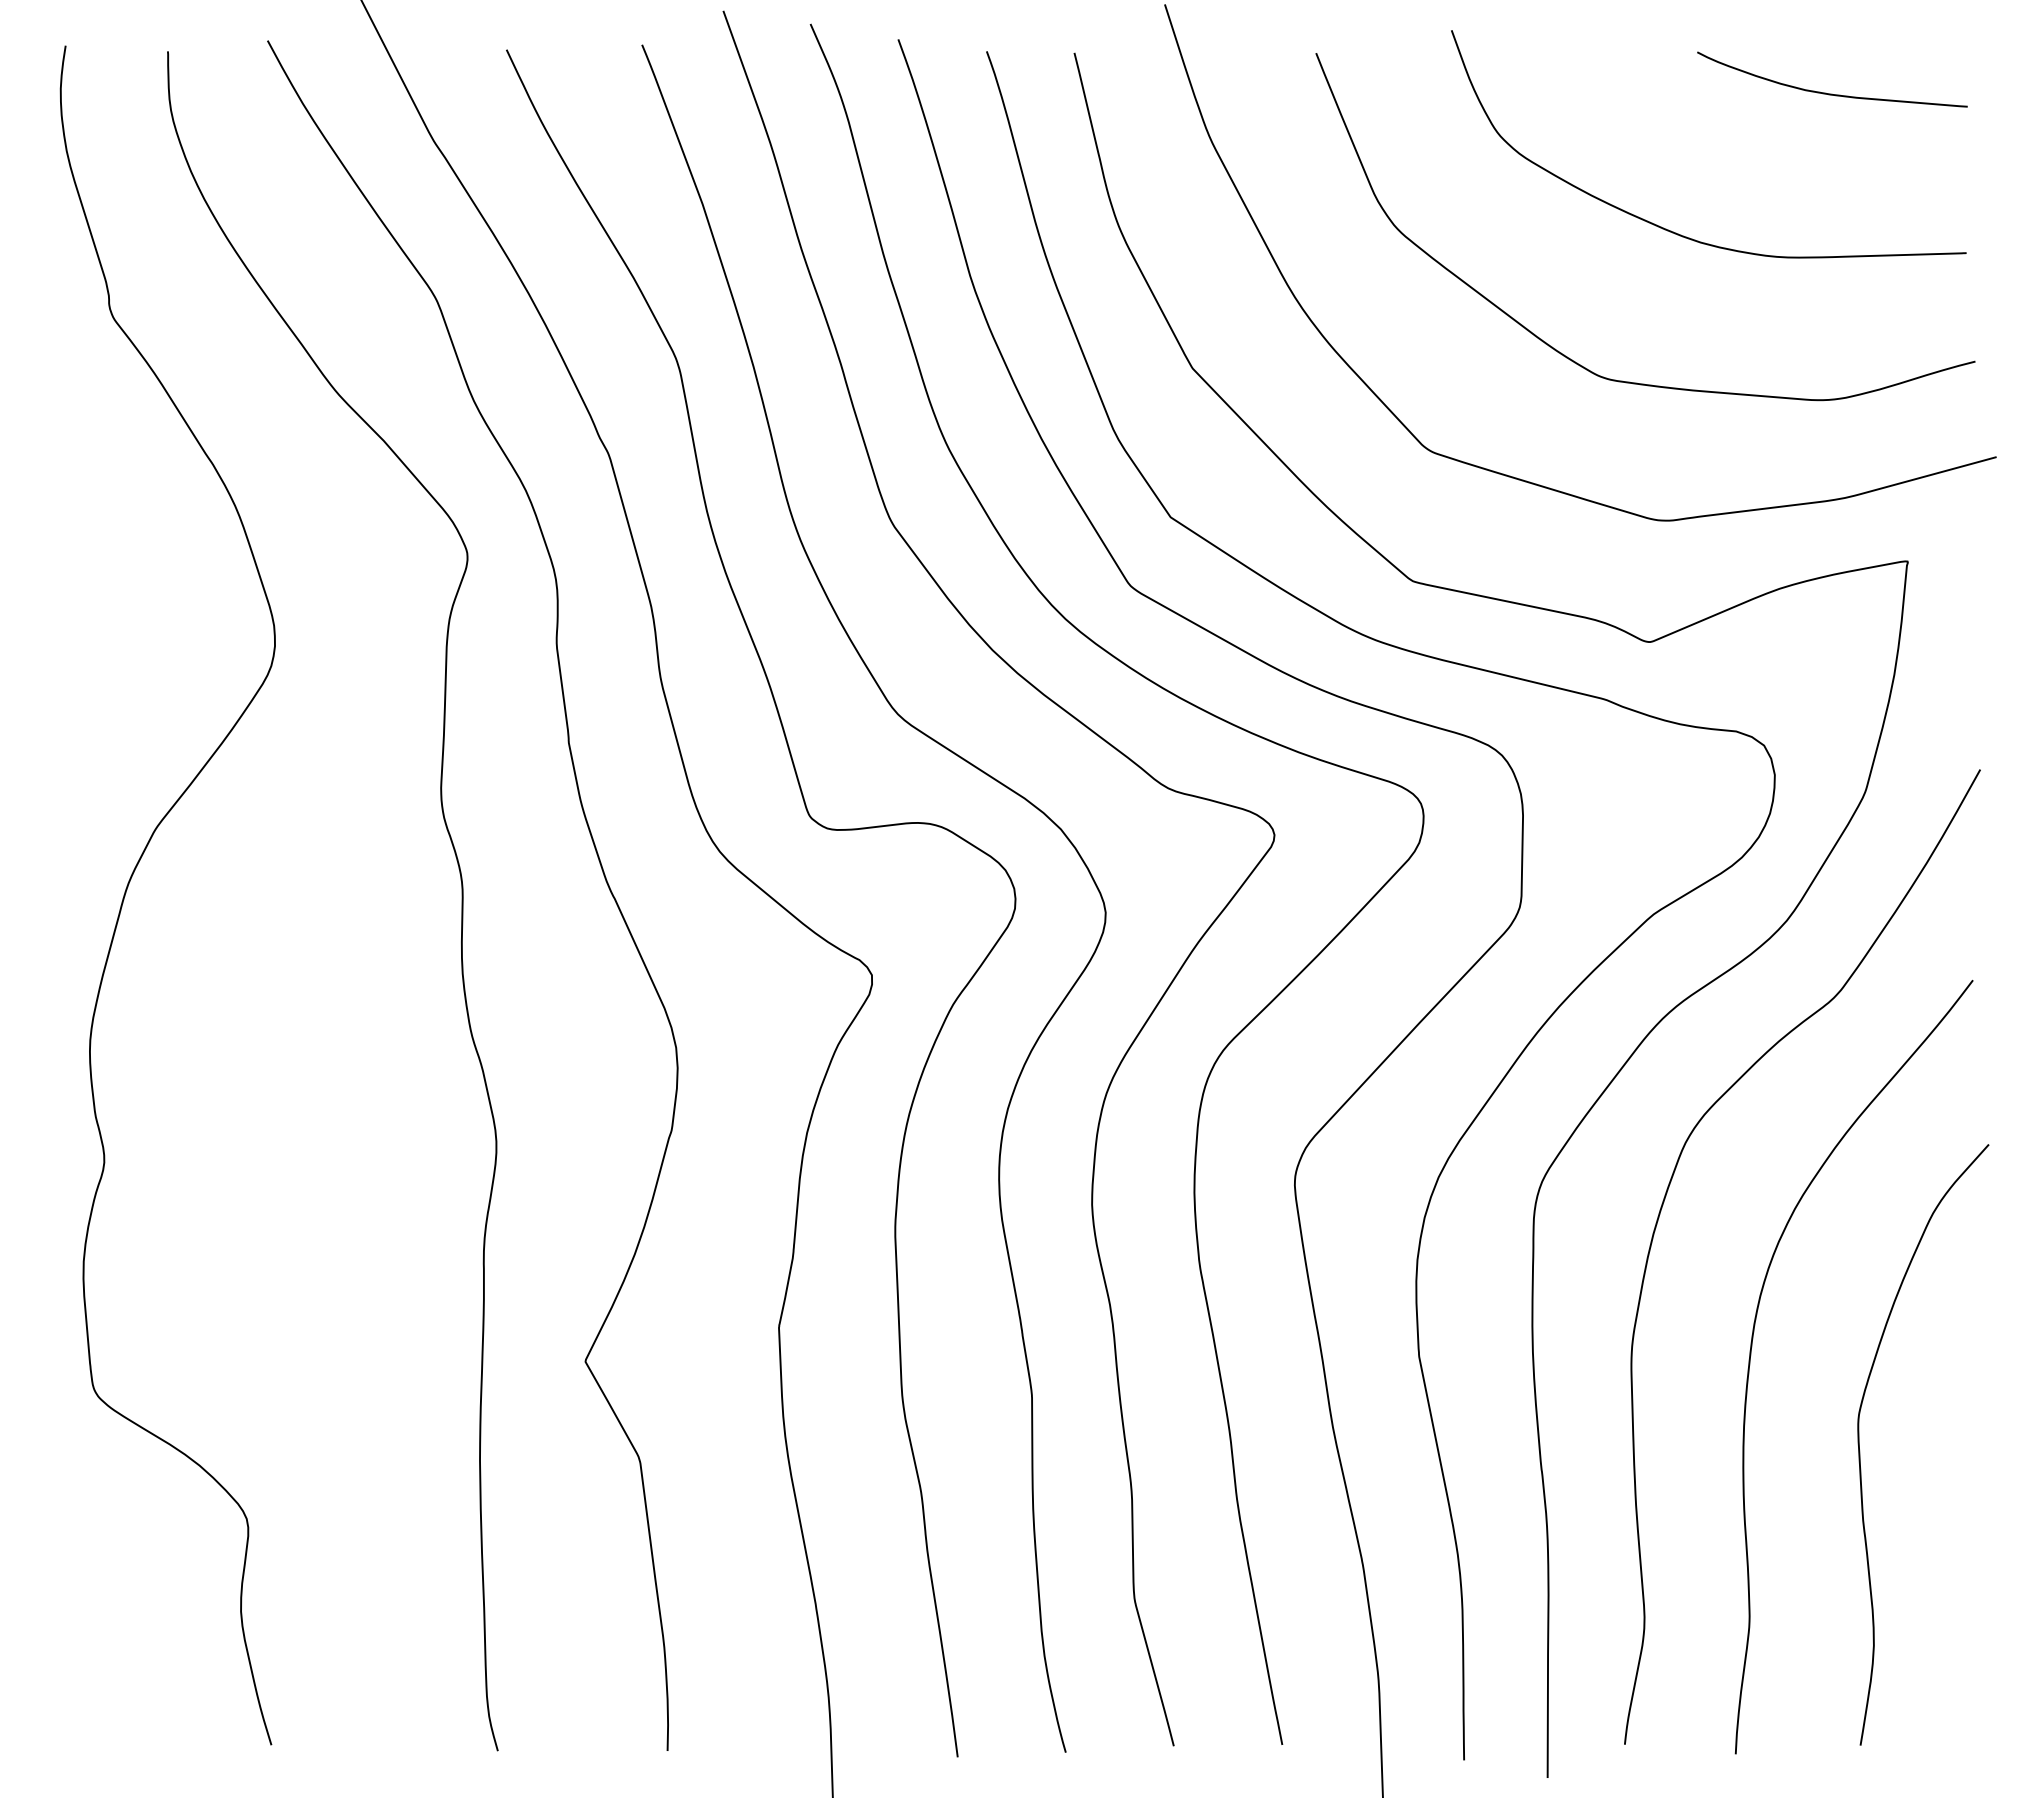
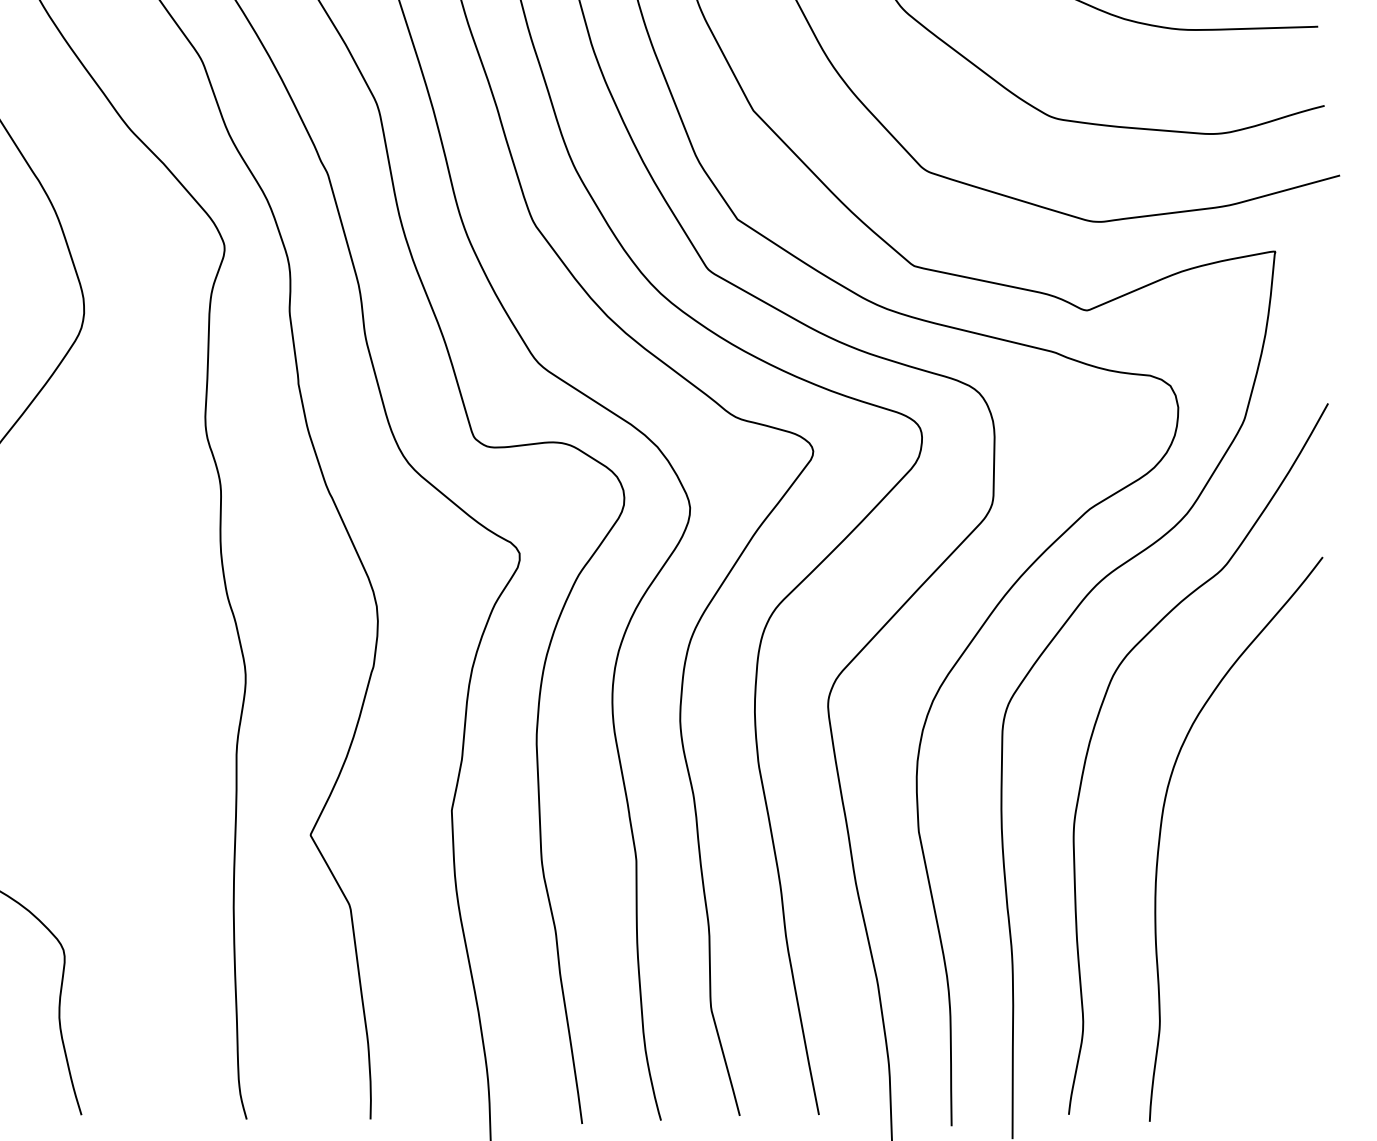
curve: (1860, 1451) -> (1240, 900), removed

